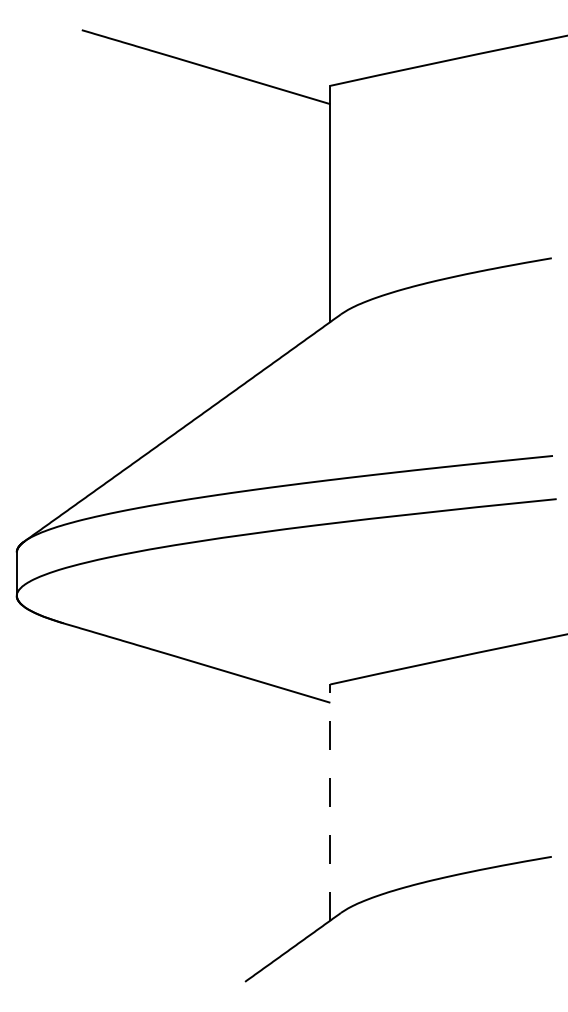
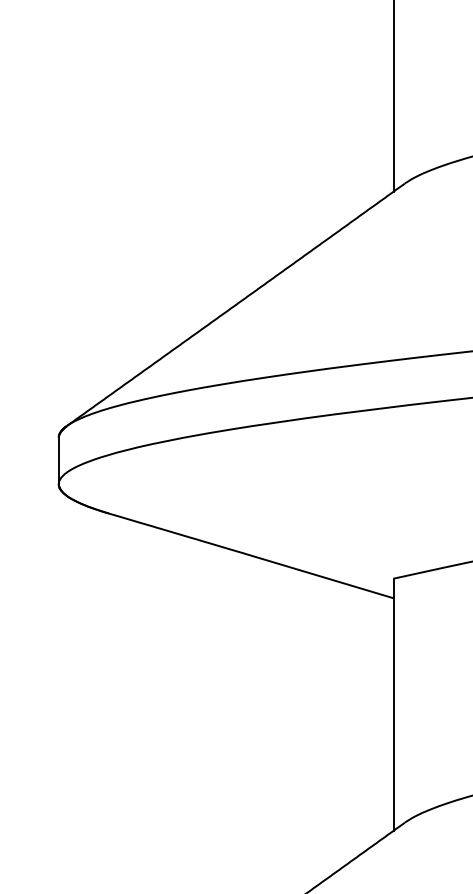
line: (330, 802) -> (393, 704), dashed -> solid

